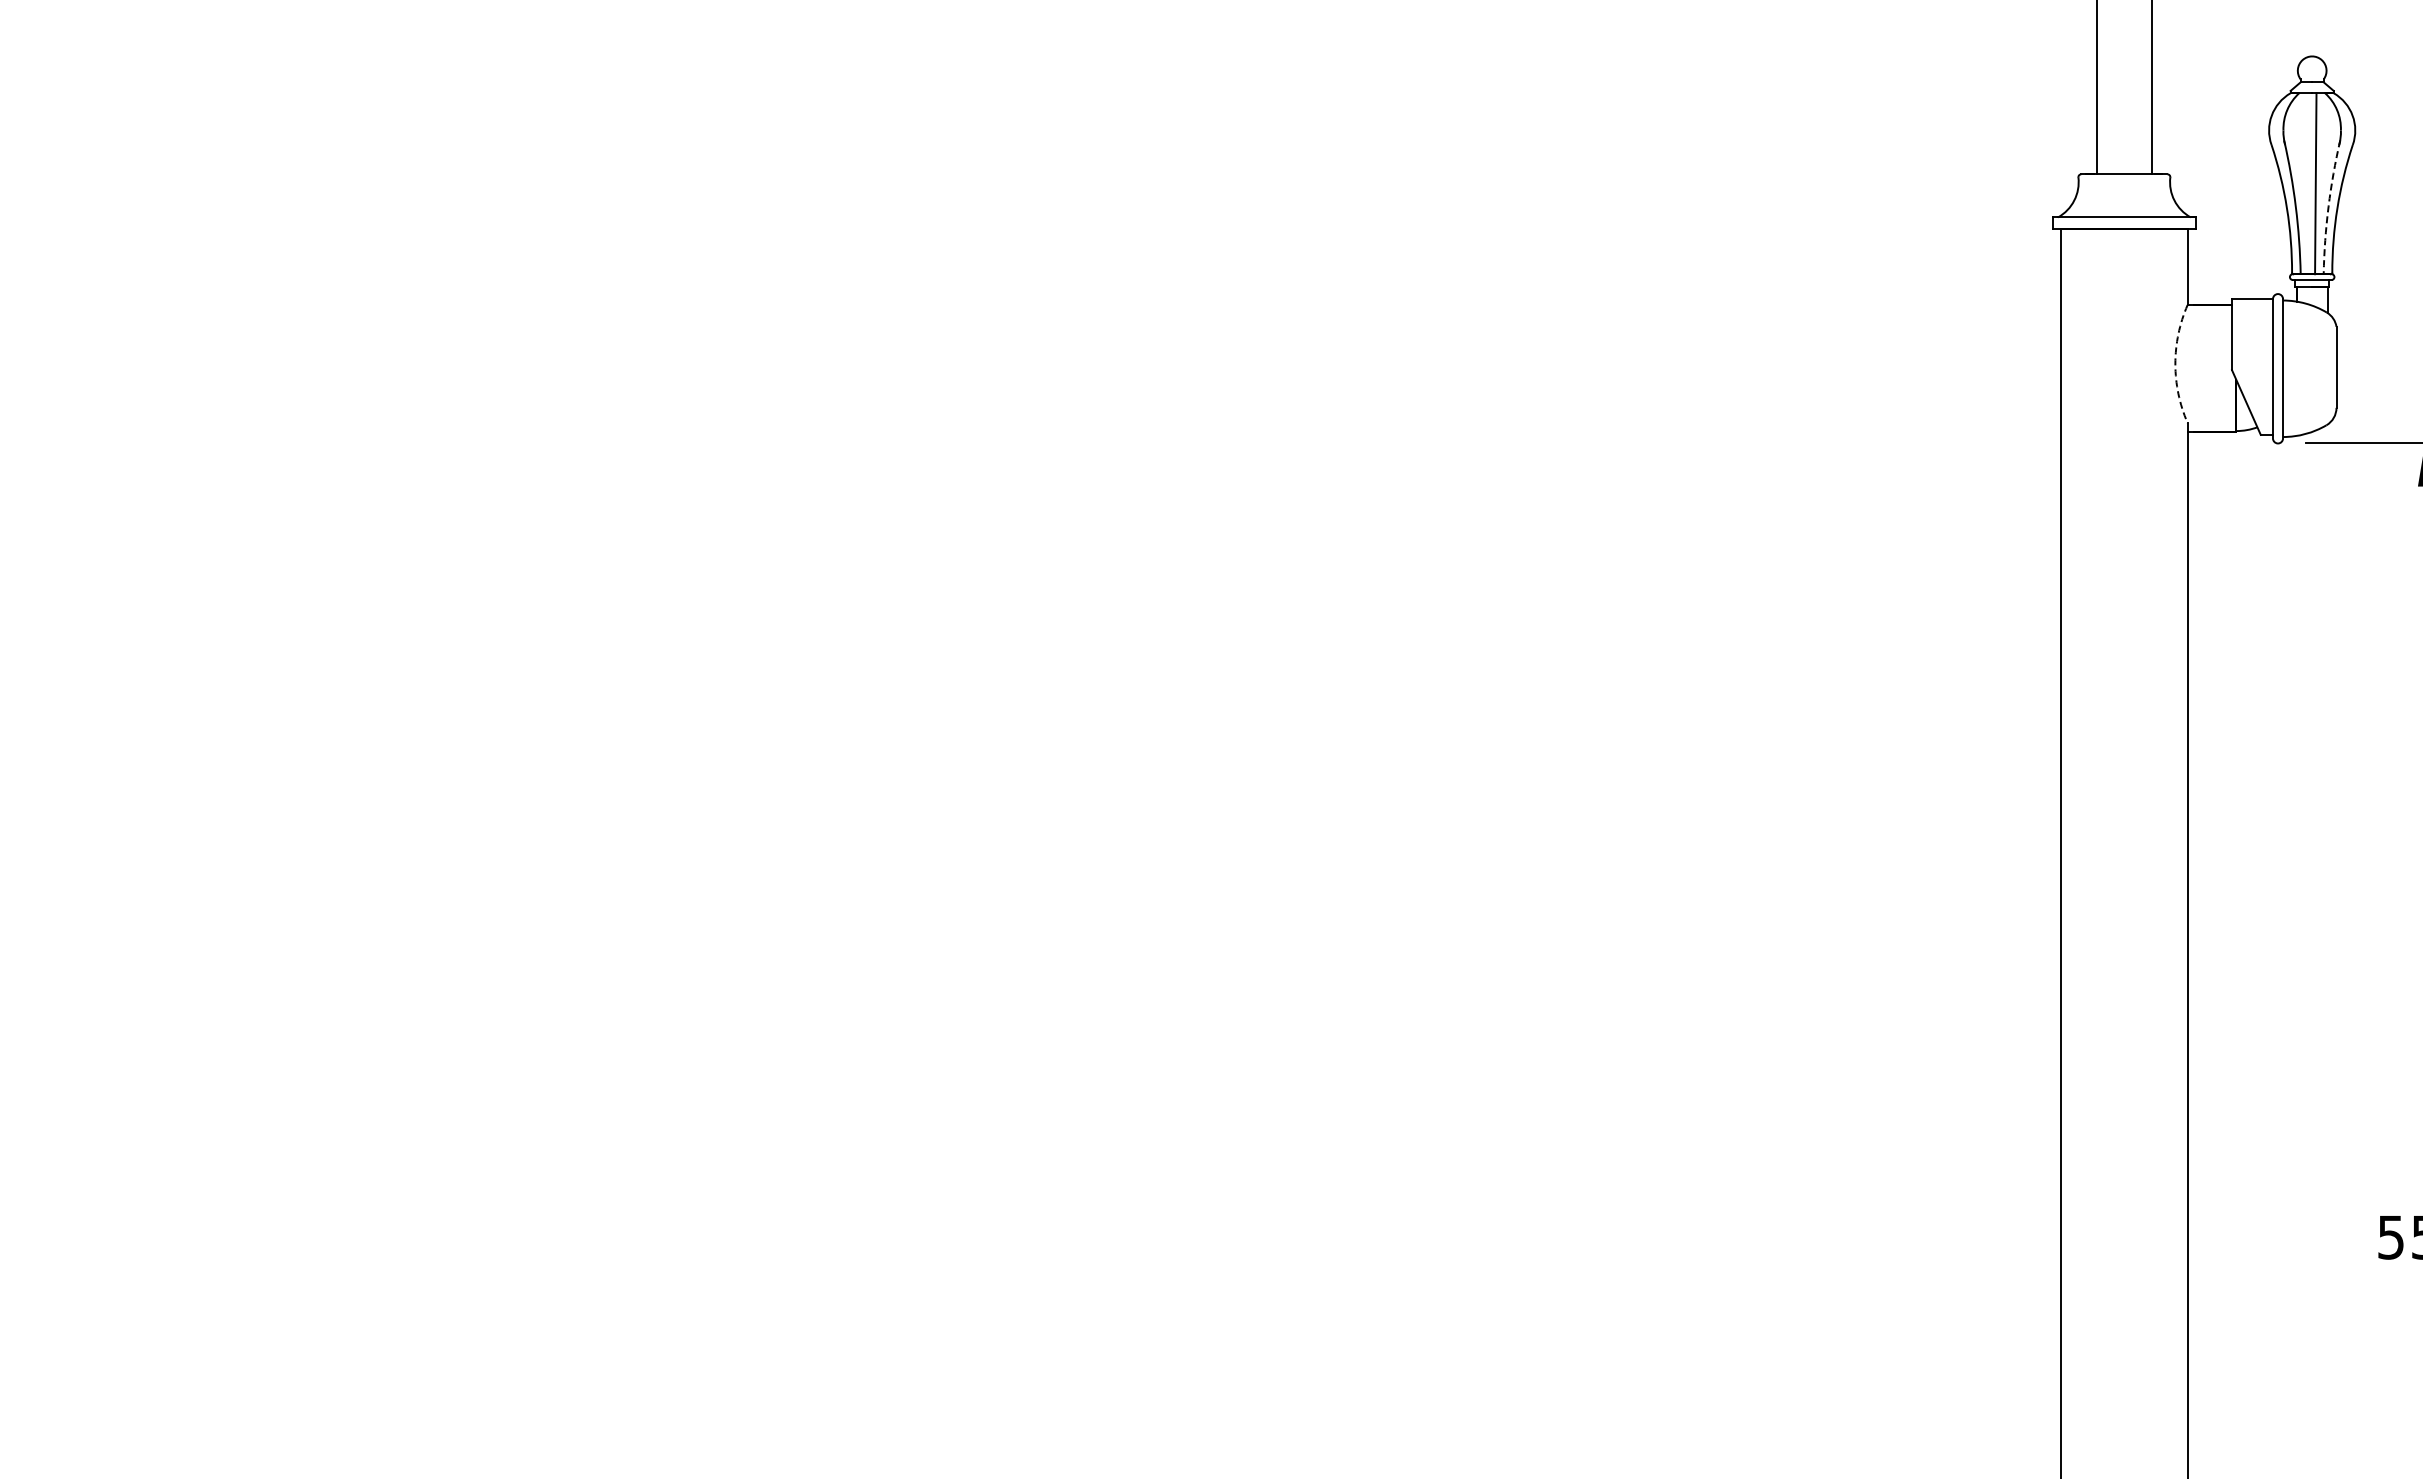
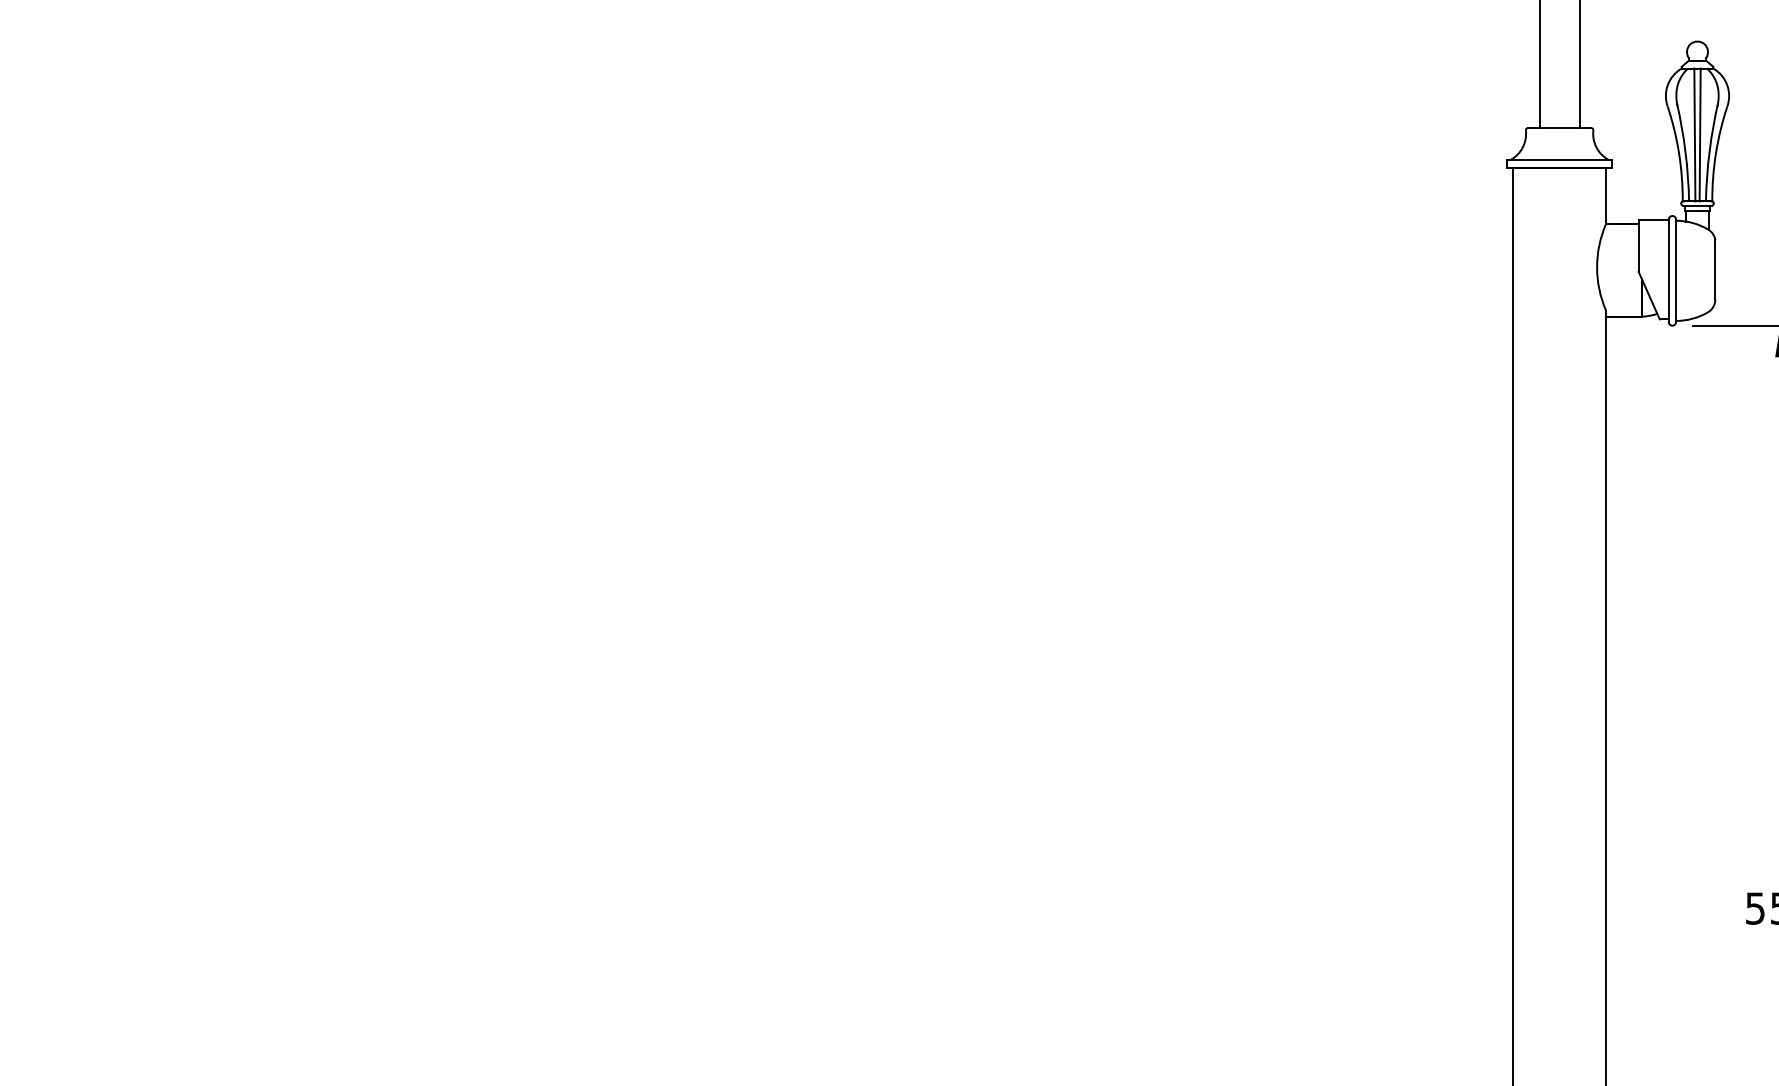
line: (2308, 183) -> (1694, 134), added
arc: (2328, 206) -> (1709, 151), dashed -> solid
arc: (2175, 364) -> (1597, 267), dashed -> solid

